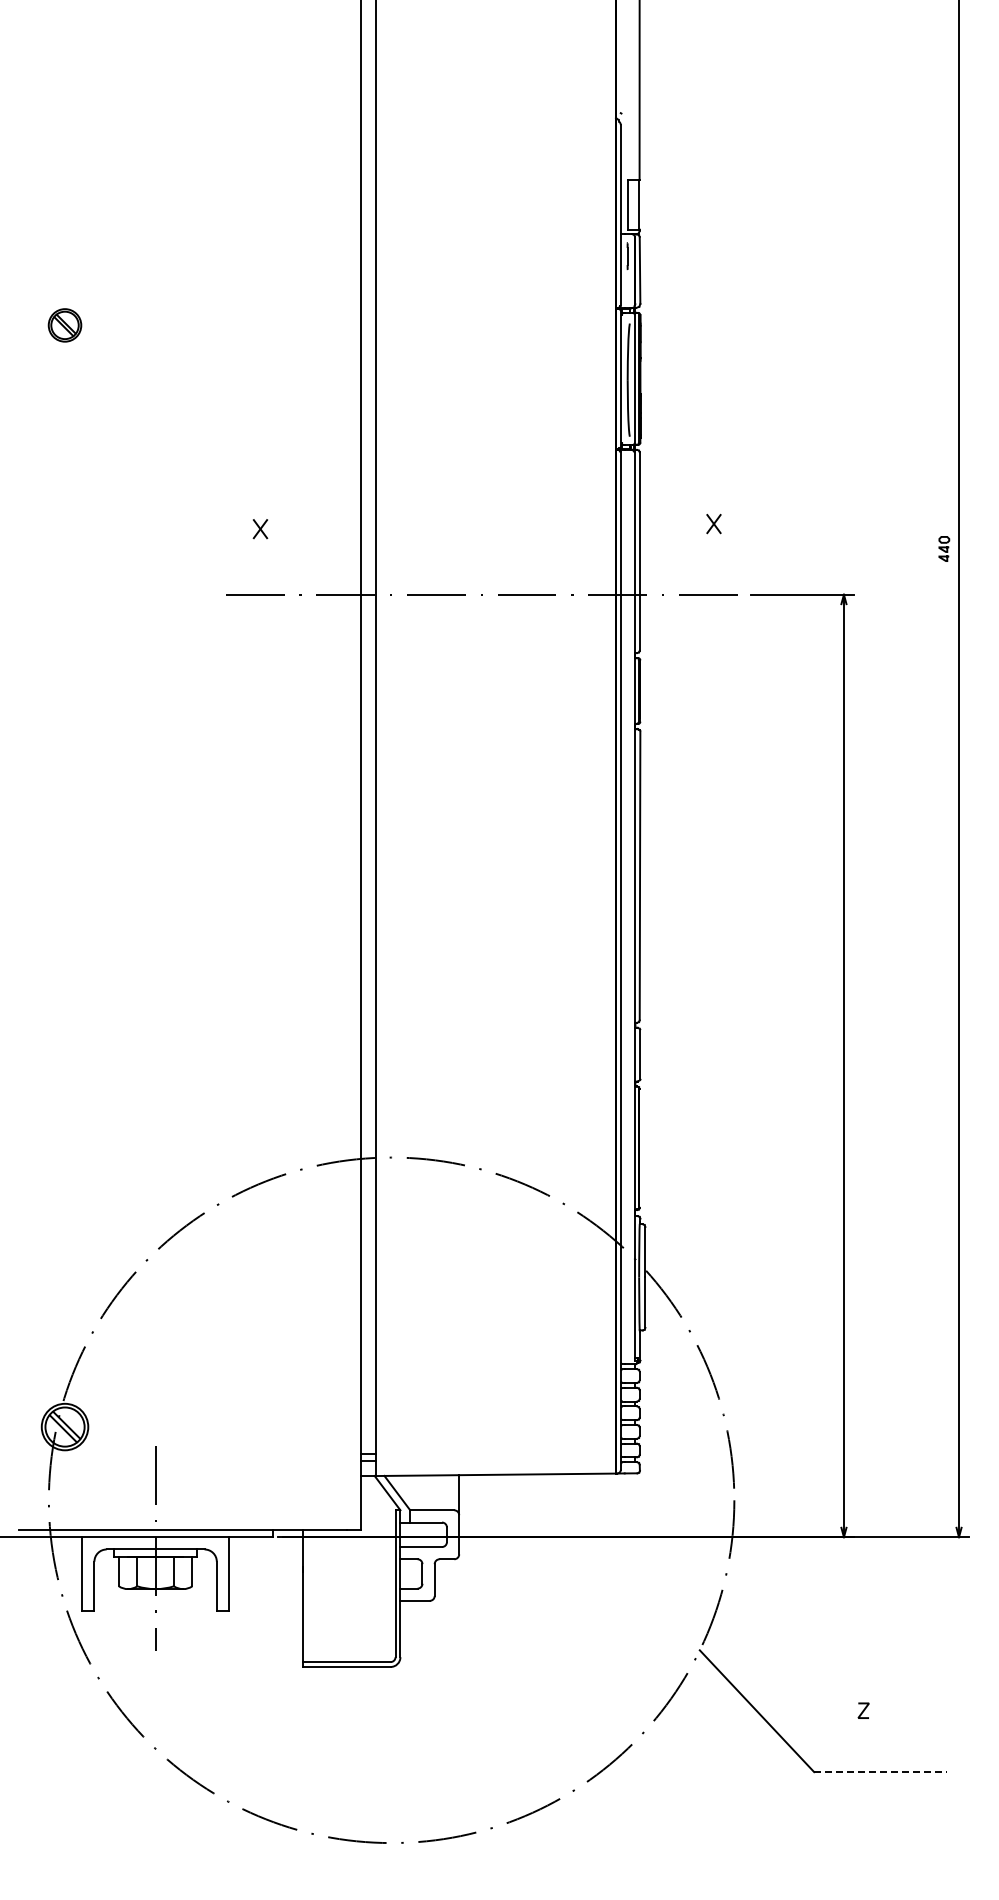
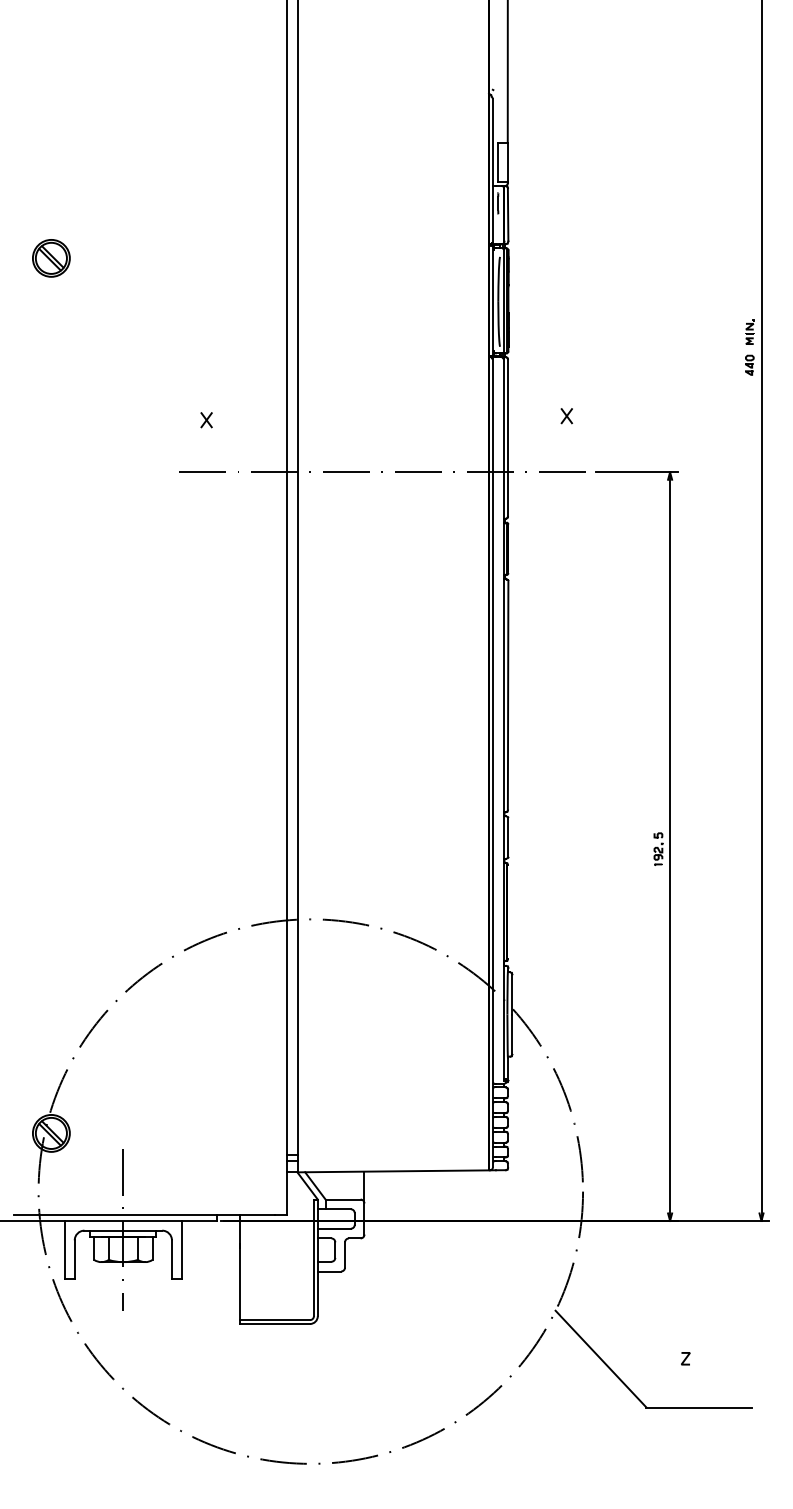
part: (64, 325) -> (50, 258), size x1.43
part: (943, 418) -> (749, 332), added
part: (944, 548) -> (749, 364), moved
part: (829, 1069) -> (658, 849), added
line: (881, 1772) -> (699, 1407), dashed -> solid

